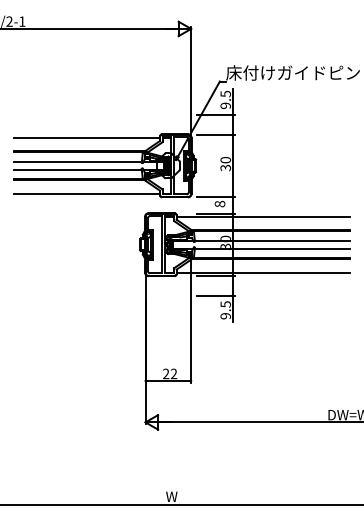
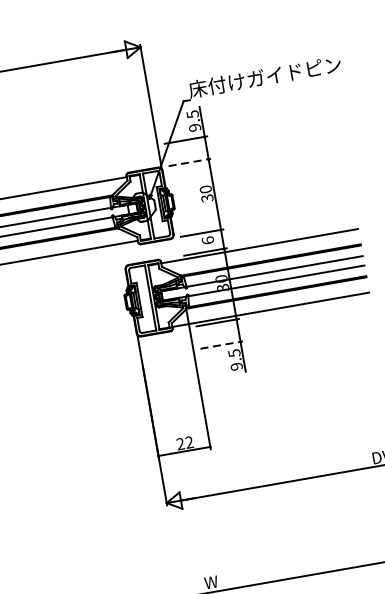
line: (216, 134) -> (190, 162), solid -> dashed
text: (219, 203) -> (207, 239), 8 -> 6
line: (216, 295) -> (222, 344), solid -> dashed

